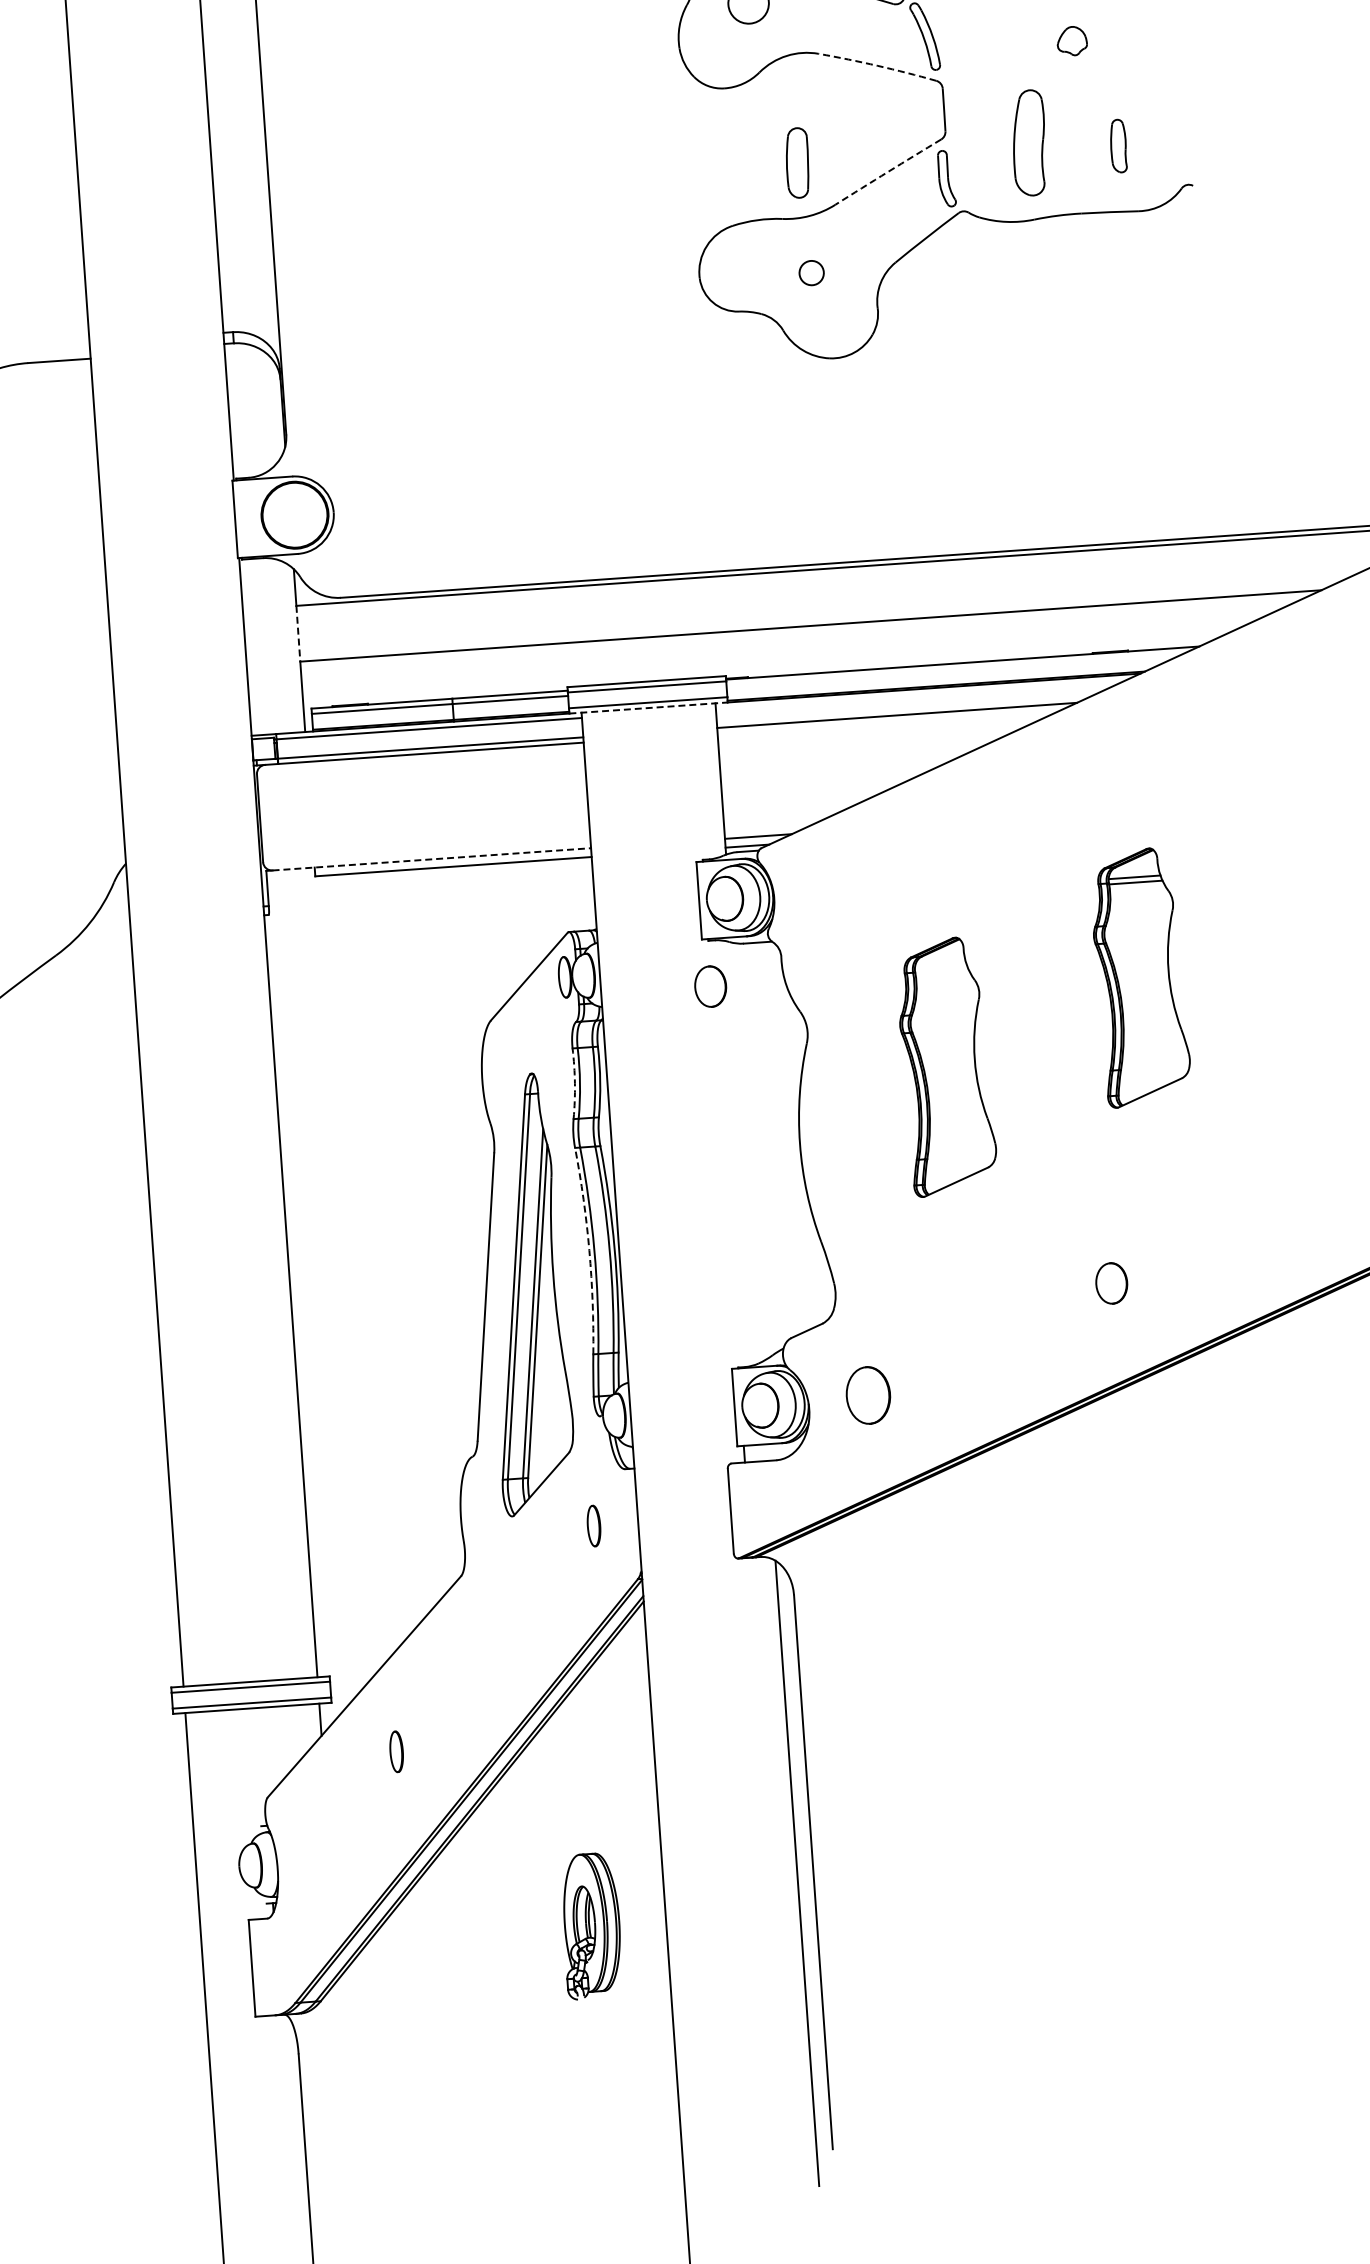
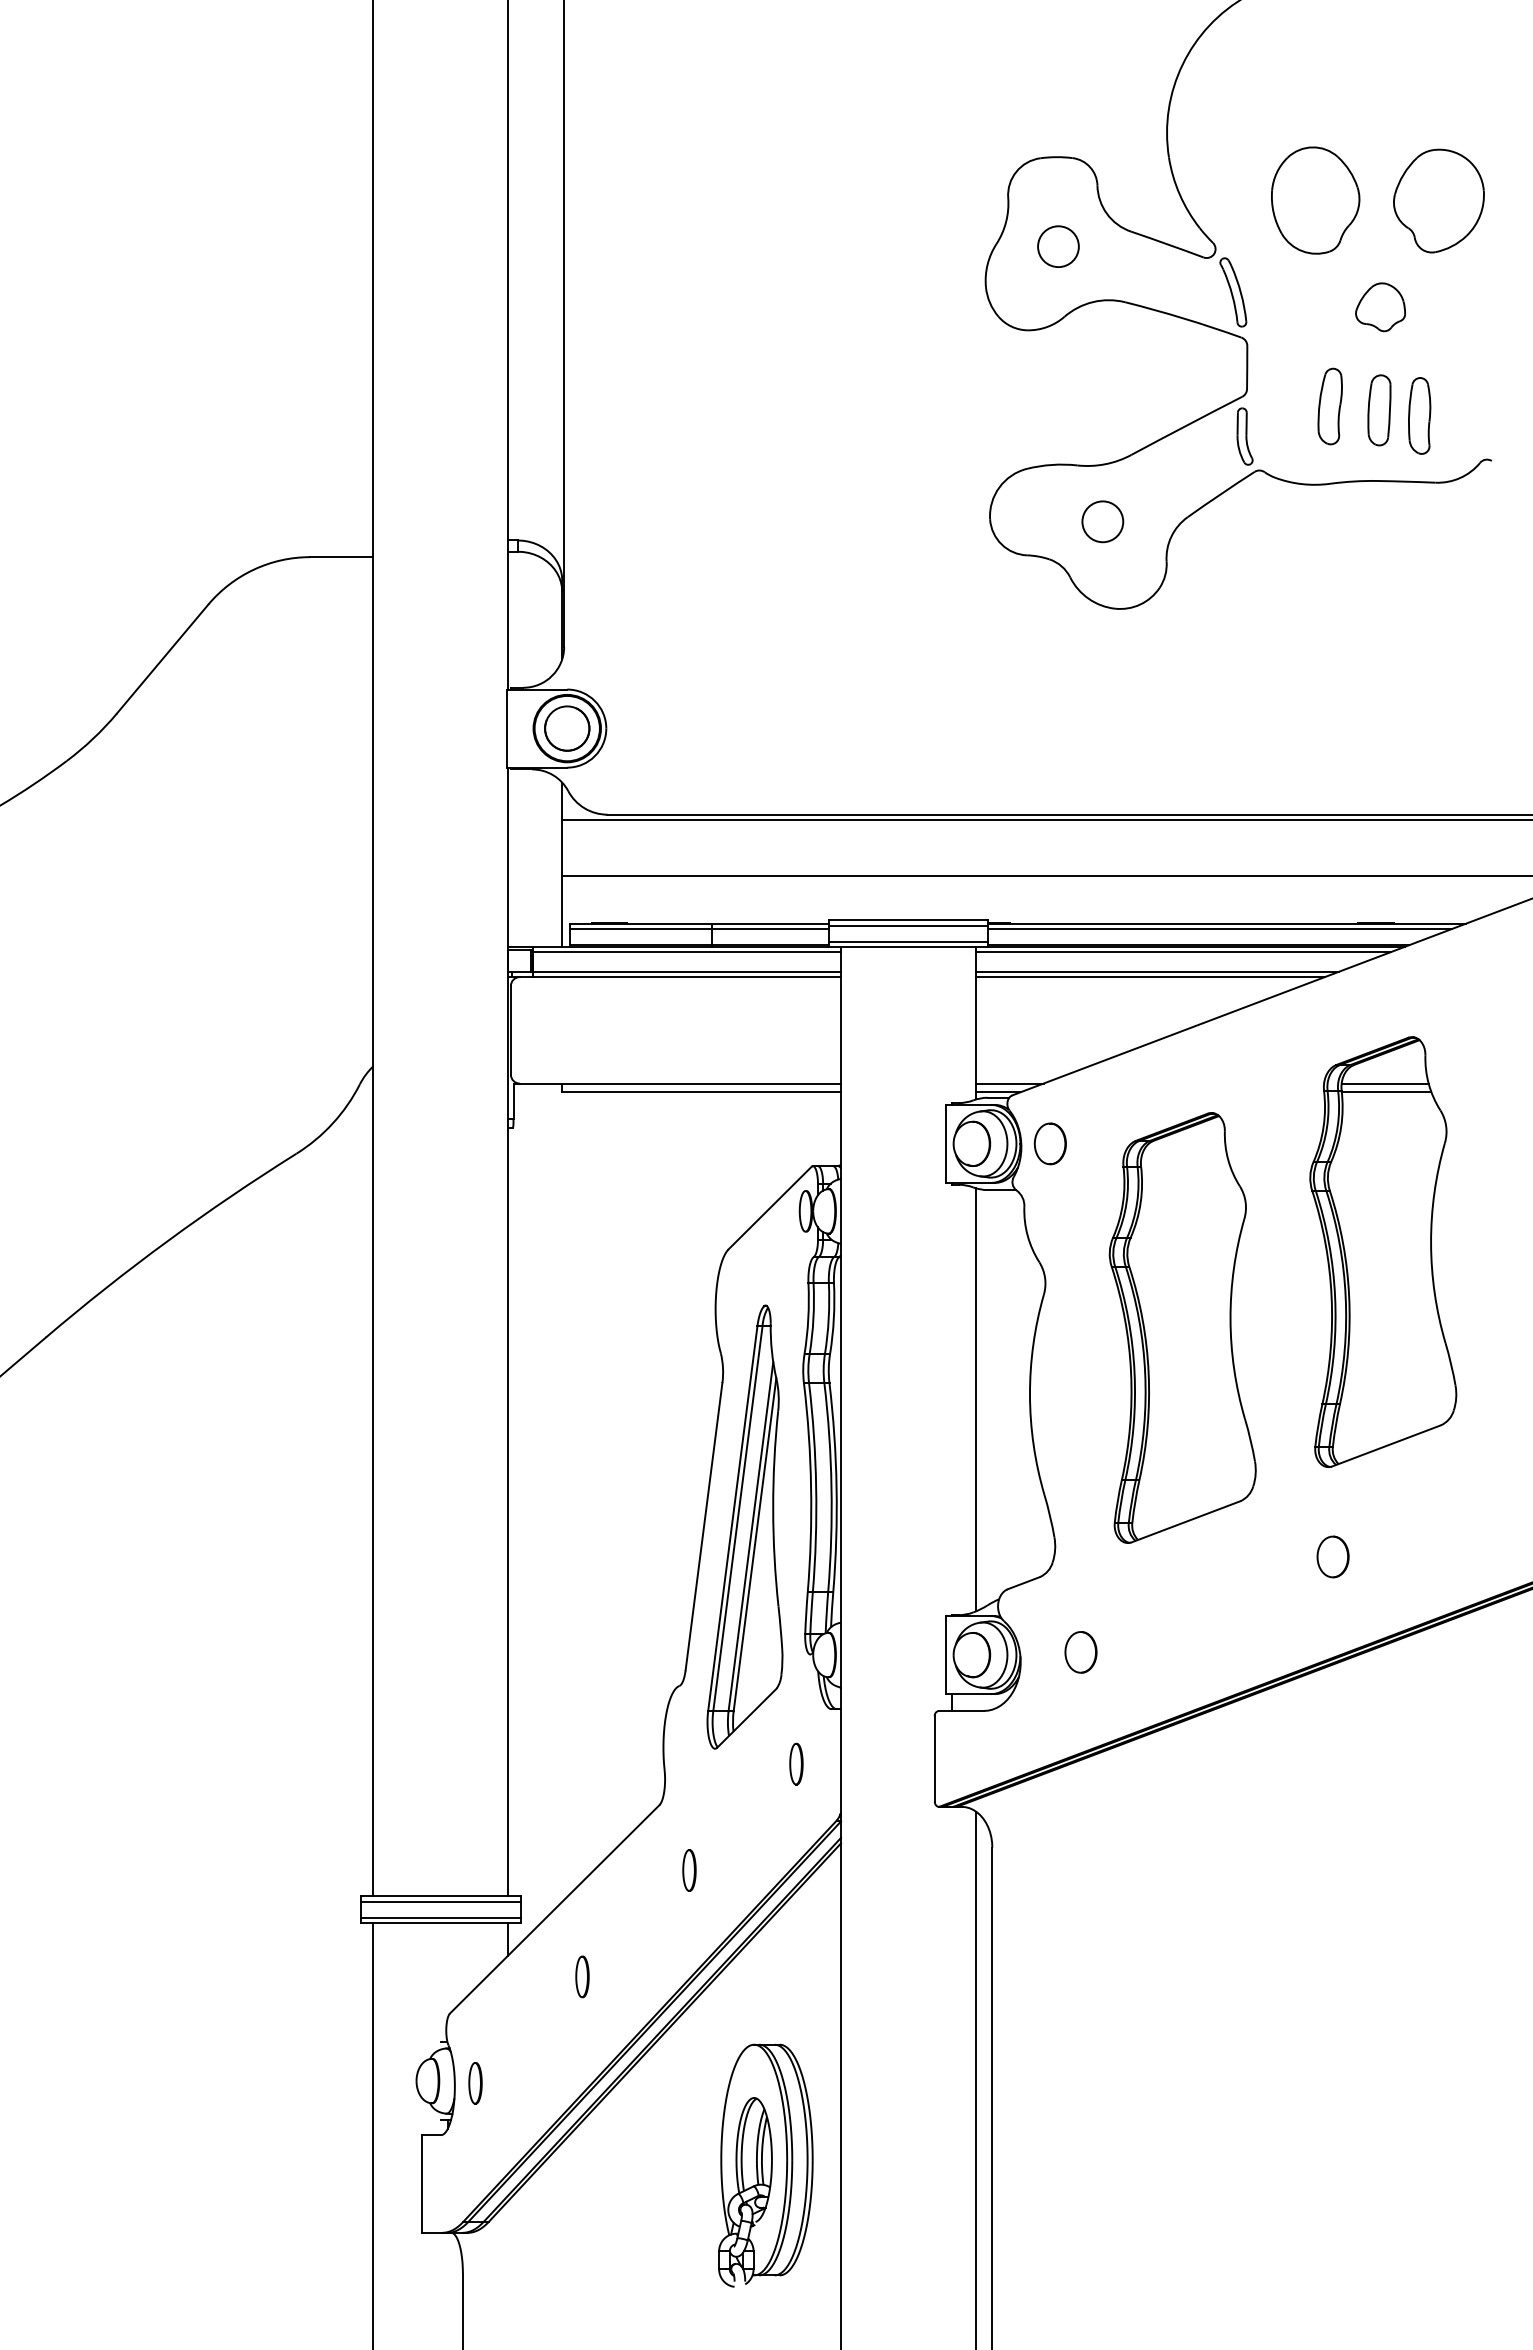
part: (1072, 41) -> (1380, 307), size x1.67
arc: (877, 65) -> (1183, 318), dashed -> solid
part: (1028, 143) -> (1329, 406), size x0.71
part: (1118, 145) -> (1419, 415), size x1.43
part: (797, 163) -> (1379, 410), moved
arc: (887, 171) -> (1186, 425), dashed -> solid
circle: (811, 272) -> (1102, 521), size x1.67
circle: (295, 515) -> (567, 728), added
line: (298, 634) -> (562, 848), dashed -> solid
line: (955, 669) -> (1219, 929), added
line: (921, 694) -> (1183, 952), added
line: (648, 707) -> (908, 946), dashed -> solid
line: (890, 721) -> (1150, 977), added
line: (431, 859) -> (680, 1083), dashed -> solid
part: (1140, 977) -> (1383, 1251), size x1.67
part: (709, 986) -> (1049, 1143), moved
part: (946, 1066) -> (1182, 1327), size x1.67
arc: (575, 1083) -> (808, 1318), dashed -> solid
line: (747, 1152) -> (976, 1399), added
arc: (589, 1250) -> (811, 1487), dashed -> solid
part: (867, 1395) -> (1080, 1652), size x0.71
part: (495, 1638) -> (689, 1870), added
part: (297, 1864) -> (475, 2083), added
part: (591, 1926) -> (765, 2165), size x1.67

